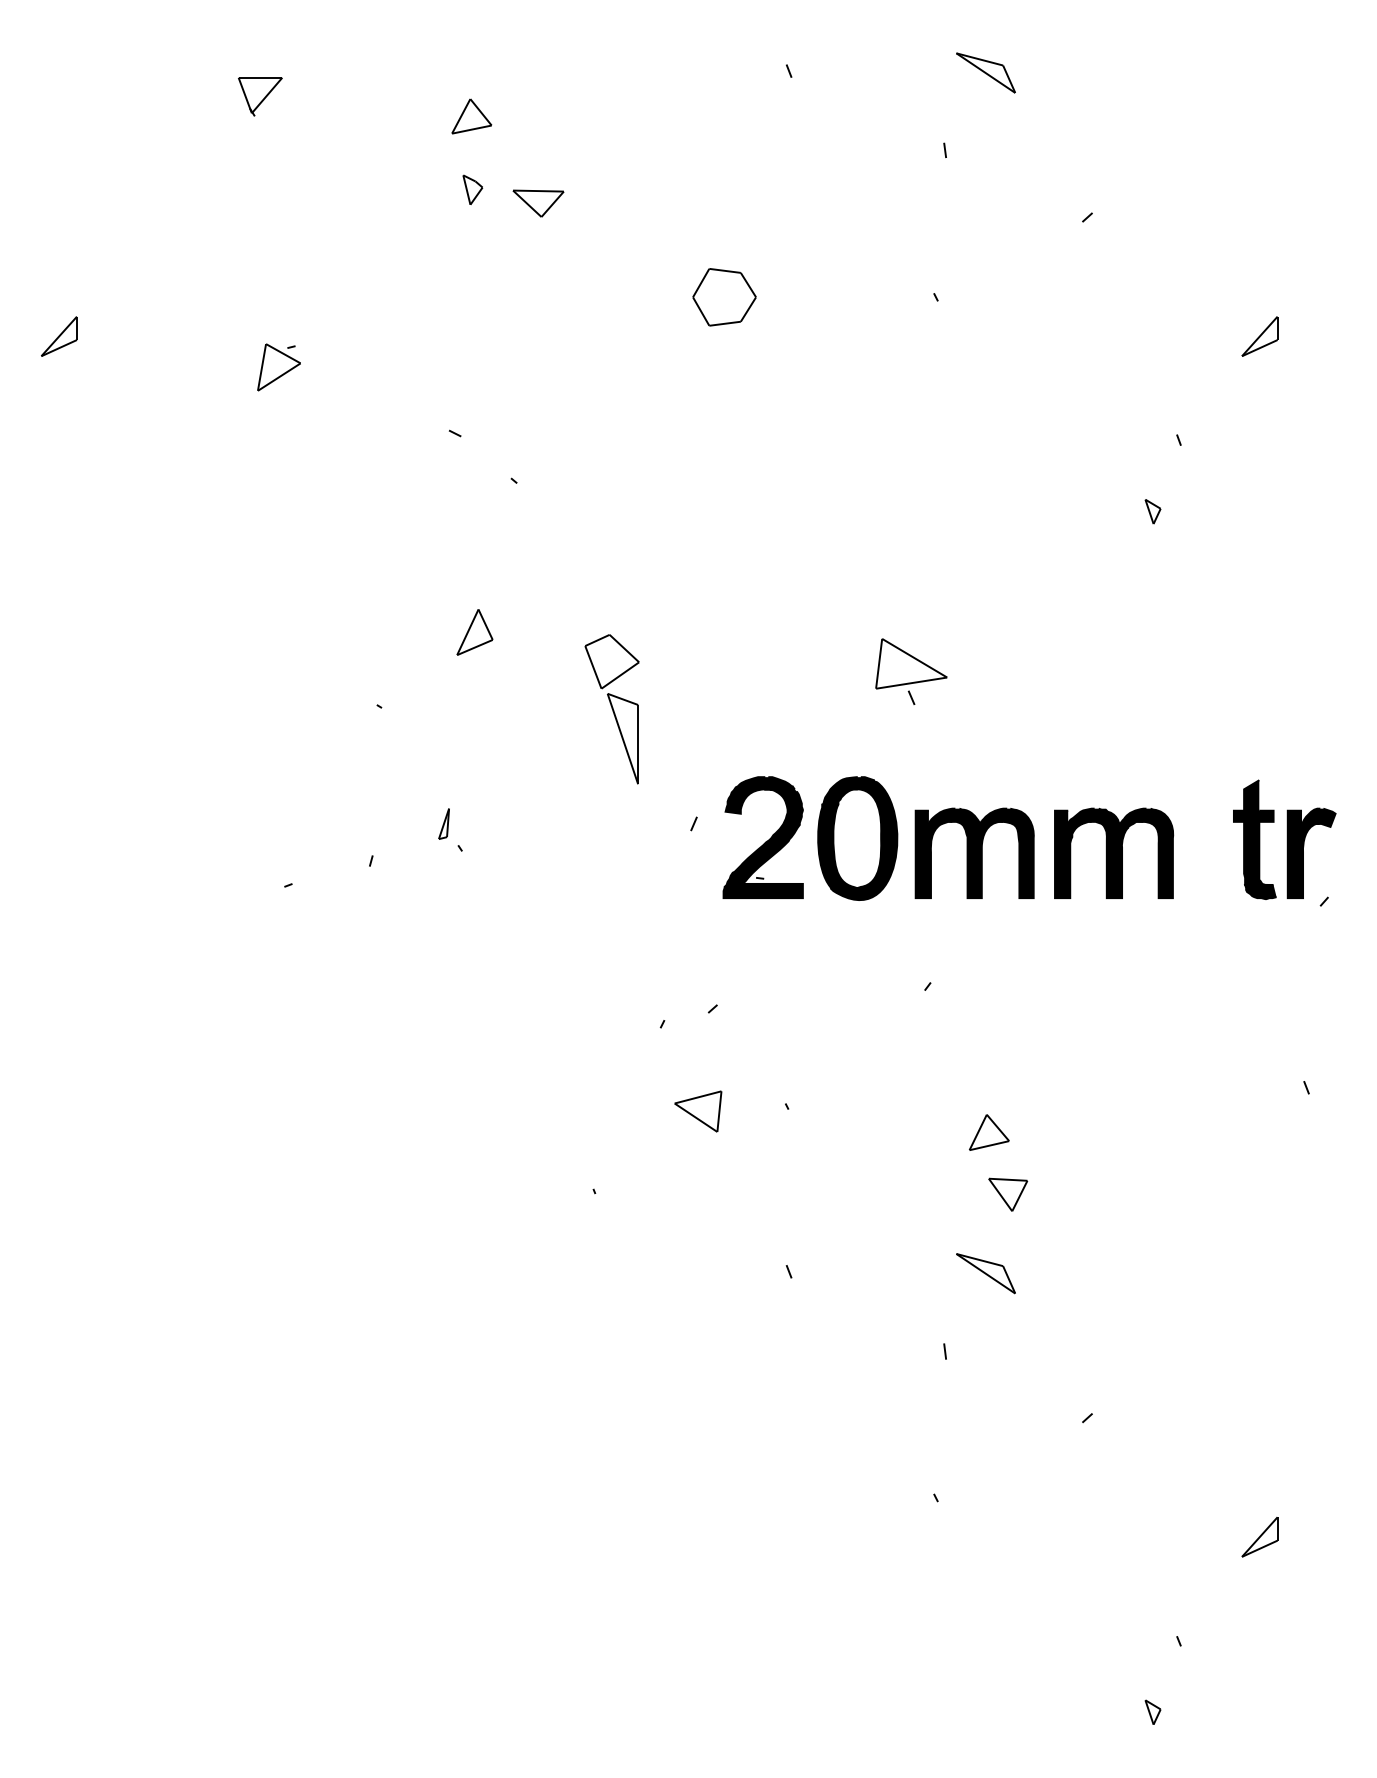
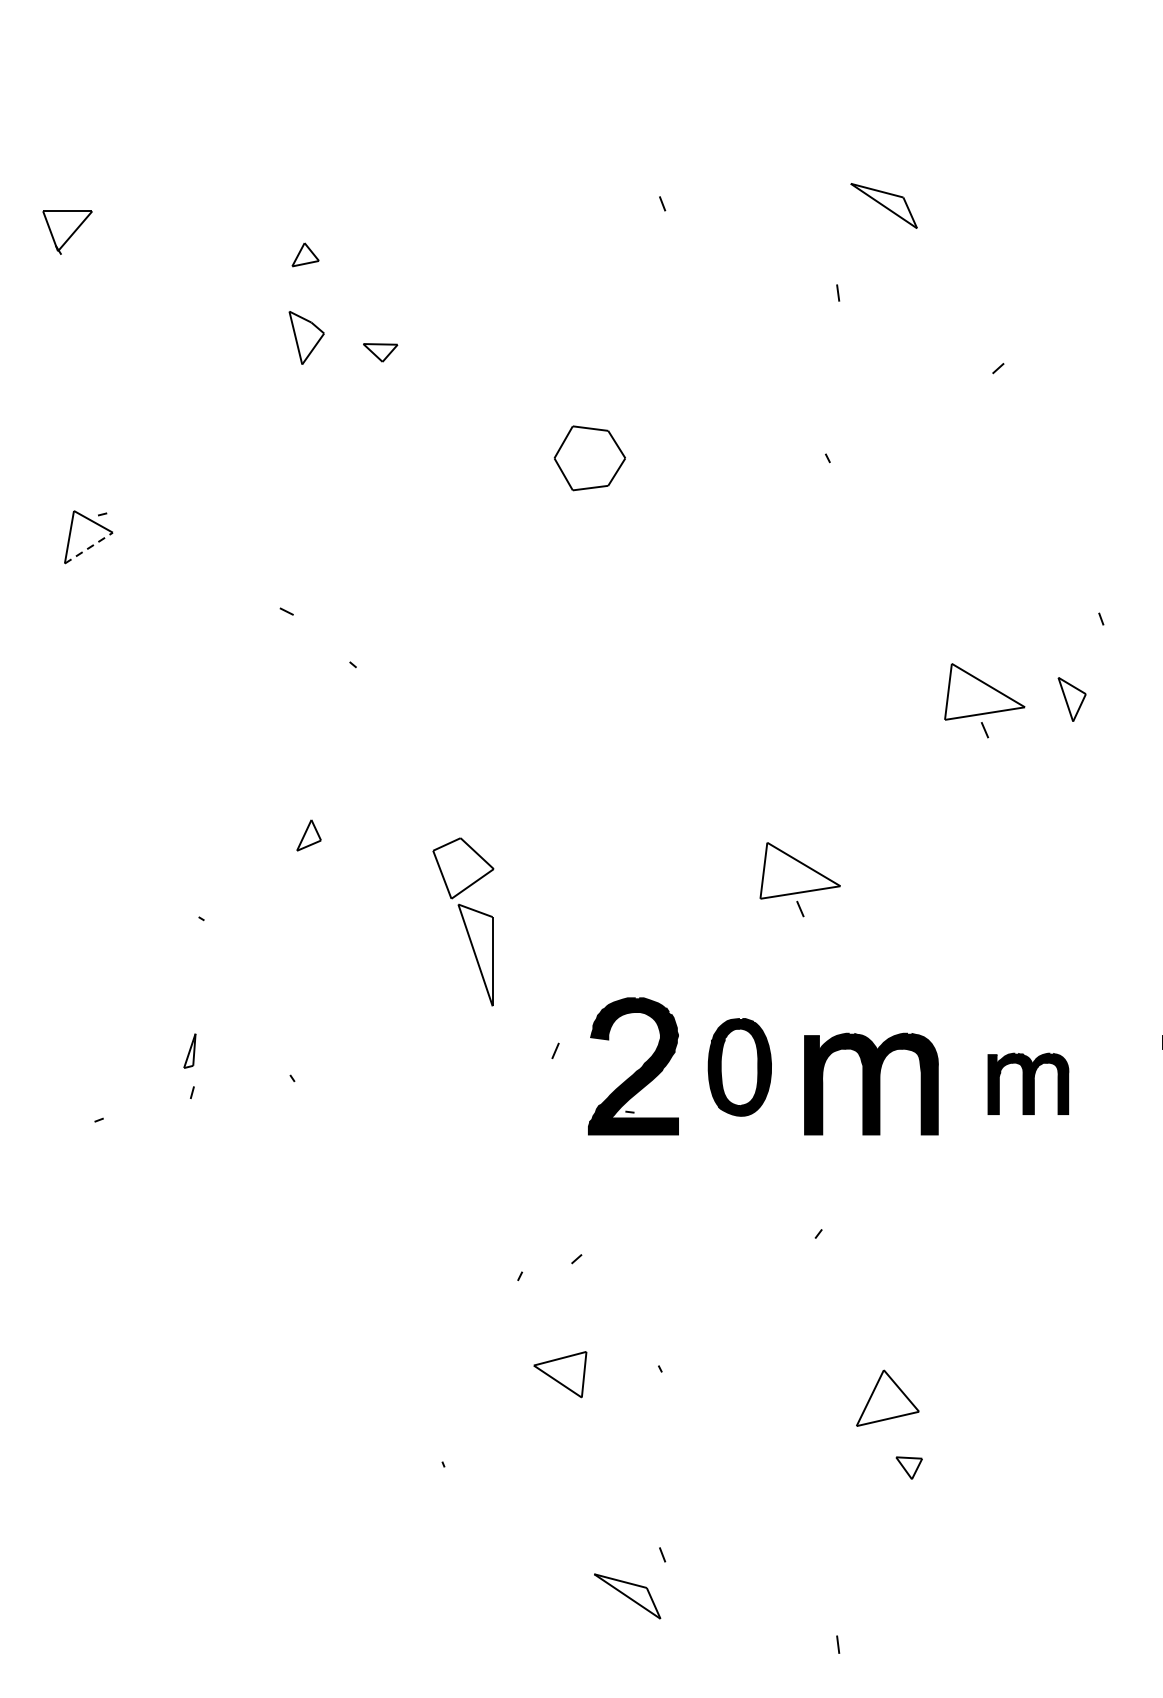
part: (471, 116) -> (305, 254), size x0.6
part: (472, 189) -> (306, 337), size x1.6
part: (538, 203) -> (380, 352), size x0.6
line: (279, 376) -> (89, 547), solid -> dashed
part: (1152, 511) -> (1071, 699), size x1.6
part: (1075, 512) -> (984, 700), added
part: (474, 632) -> (308, 835), size x0.6
part: (443, 823) -> (189, 1050), moved
part: (857, 838) -> (739, 1067), size x0.7
part: (1114, 852) -> (1028, 1083), size x0.6
part: (989, 1132) -> (888, 1398), size x1.4
part: (1008, 1194) -> (909, 1467), size x0.6
part: (985, 1273) -> (627, 1596), moved

